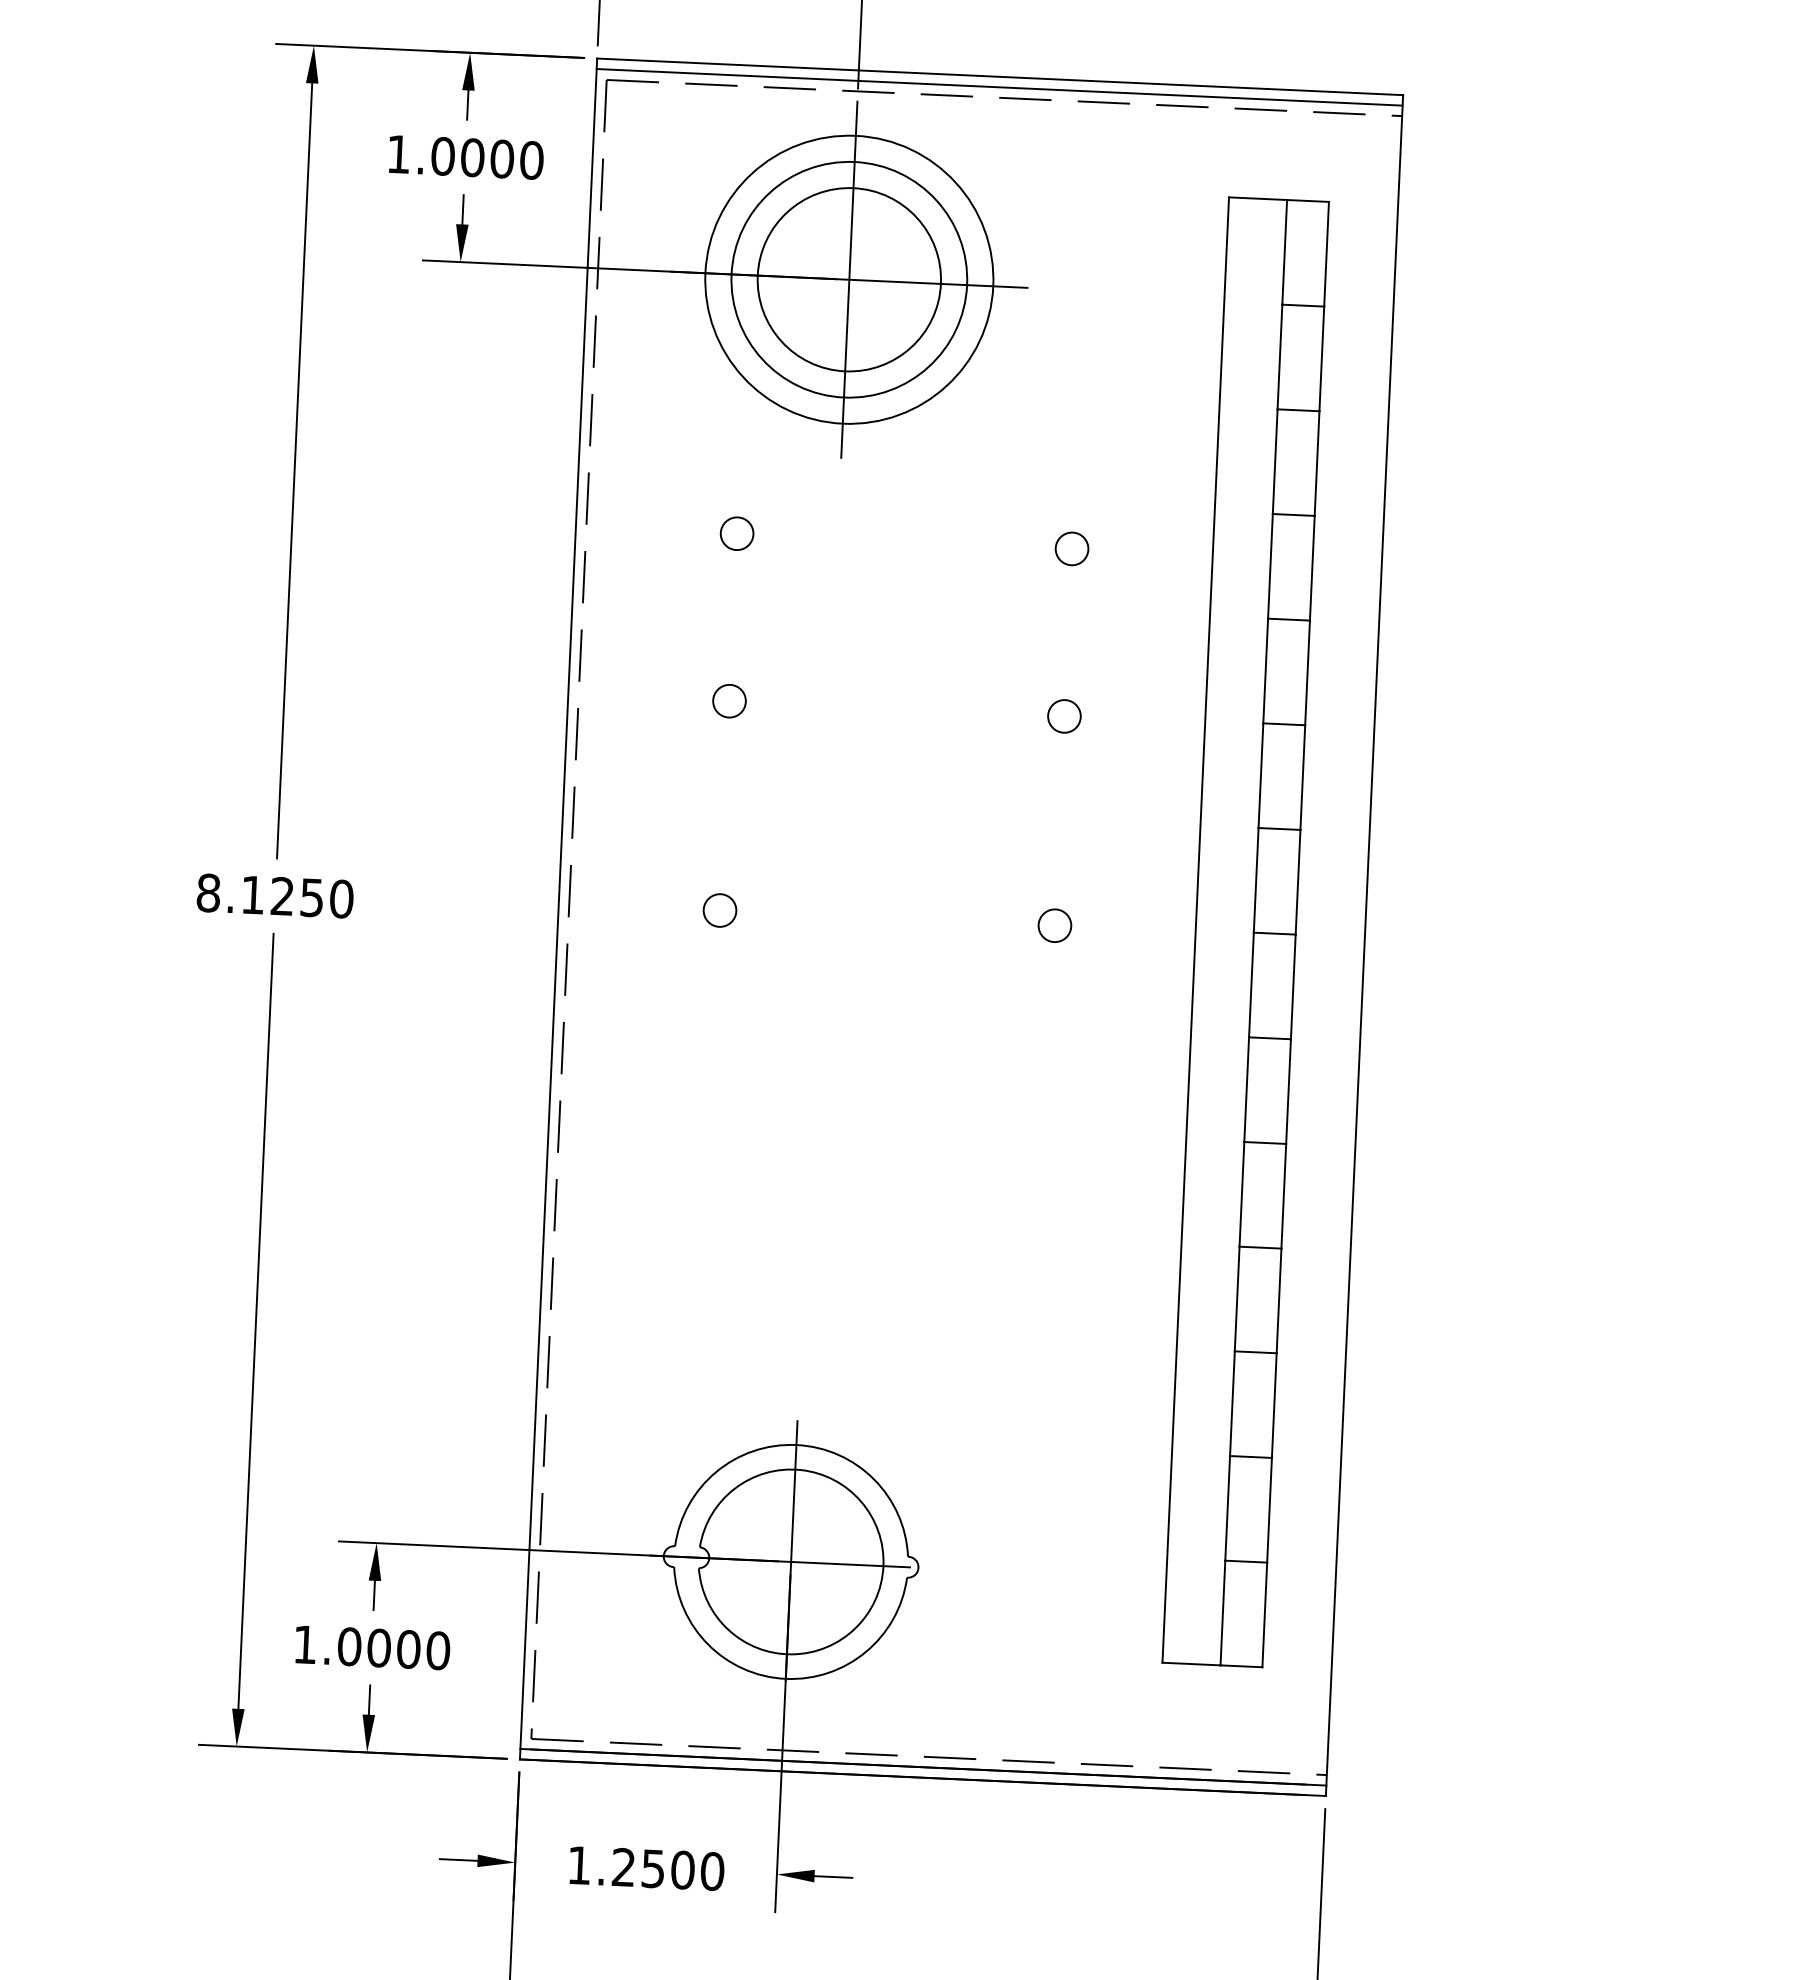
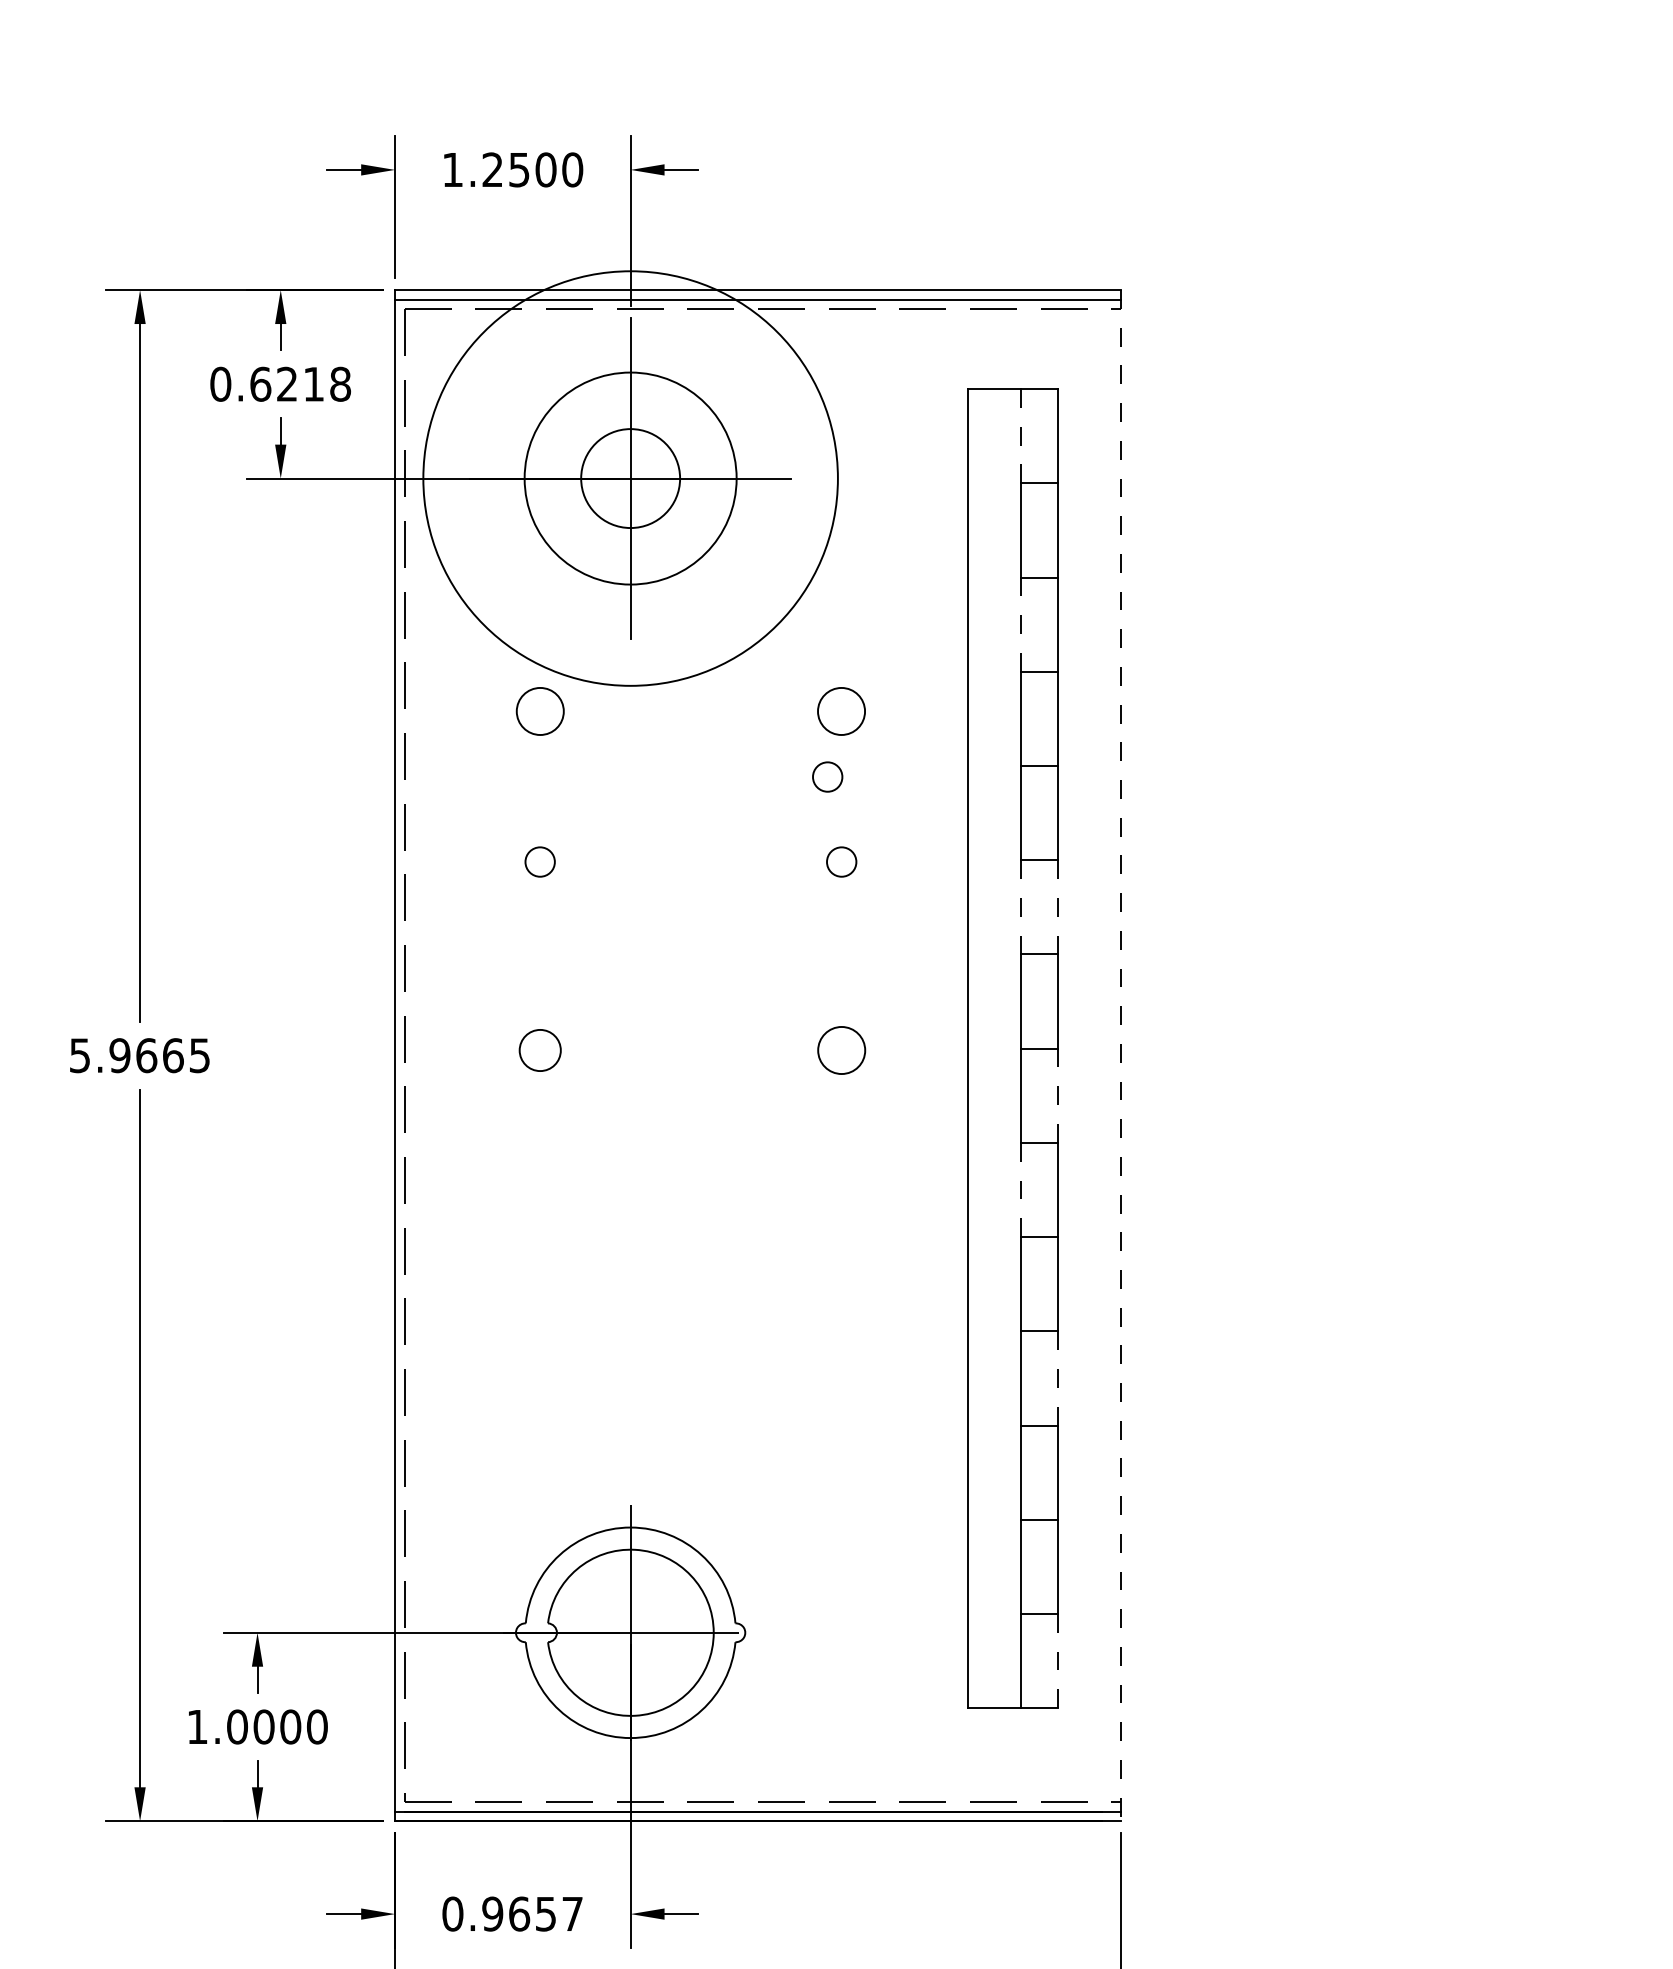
text: (465, 156) -> (280, 383), 1.0000 -> 0.6218
line: (1284, 252) -> (1020, 436), solid -> dashed
circle: (849, 279) -> (630, 478), size x0.6
circle: (849, 279) -> (630, 478), size x1.6
line: (1275, 462) -> (1020, 625), solid -> dashed
circle: (736, 532) -> (539, 710), size x1.6
circle: (1071, 548) -> (841, 710), size x1.6
circle: (1052, 620) -> (827, 776), added
line: (1260, 775) -> (1020, 907), solid -> dashed
line: (1302, 777) -> (1058, 907), solid -> dashed
text: (274, 895) -> (139, 1055), 8.1250 -> 5.9665
circle: (719, 910) -> (539, 1050), size x1.4
circle: (1054, 925) -> (841, 1050), size x1.6
line: (1364, 945) -> (1120, 1055), solid -> dashed
line: (1293, 987) -> (1058, 1096), solid -> dashed
line: (1246, 1090) -> (1020, 1190), solid -> dashed
line: (1279, 1301) -> (1058, 1378), solid -> dashed
line: (1264, 1615) -> (1058, 1661), solid -> dashed
text: (645, 1867) -> (512, 1913), 1.2500 -> 0.9657

